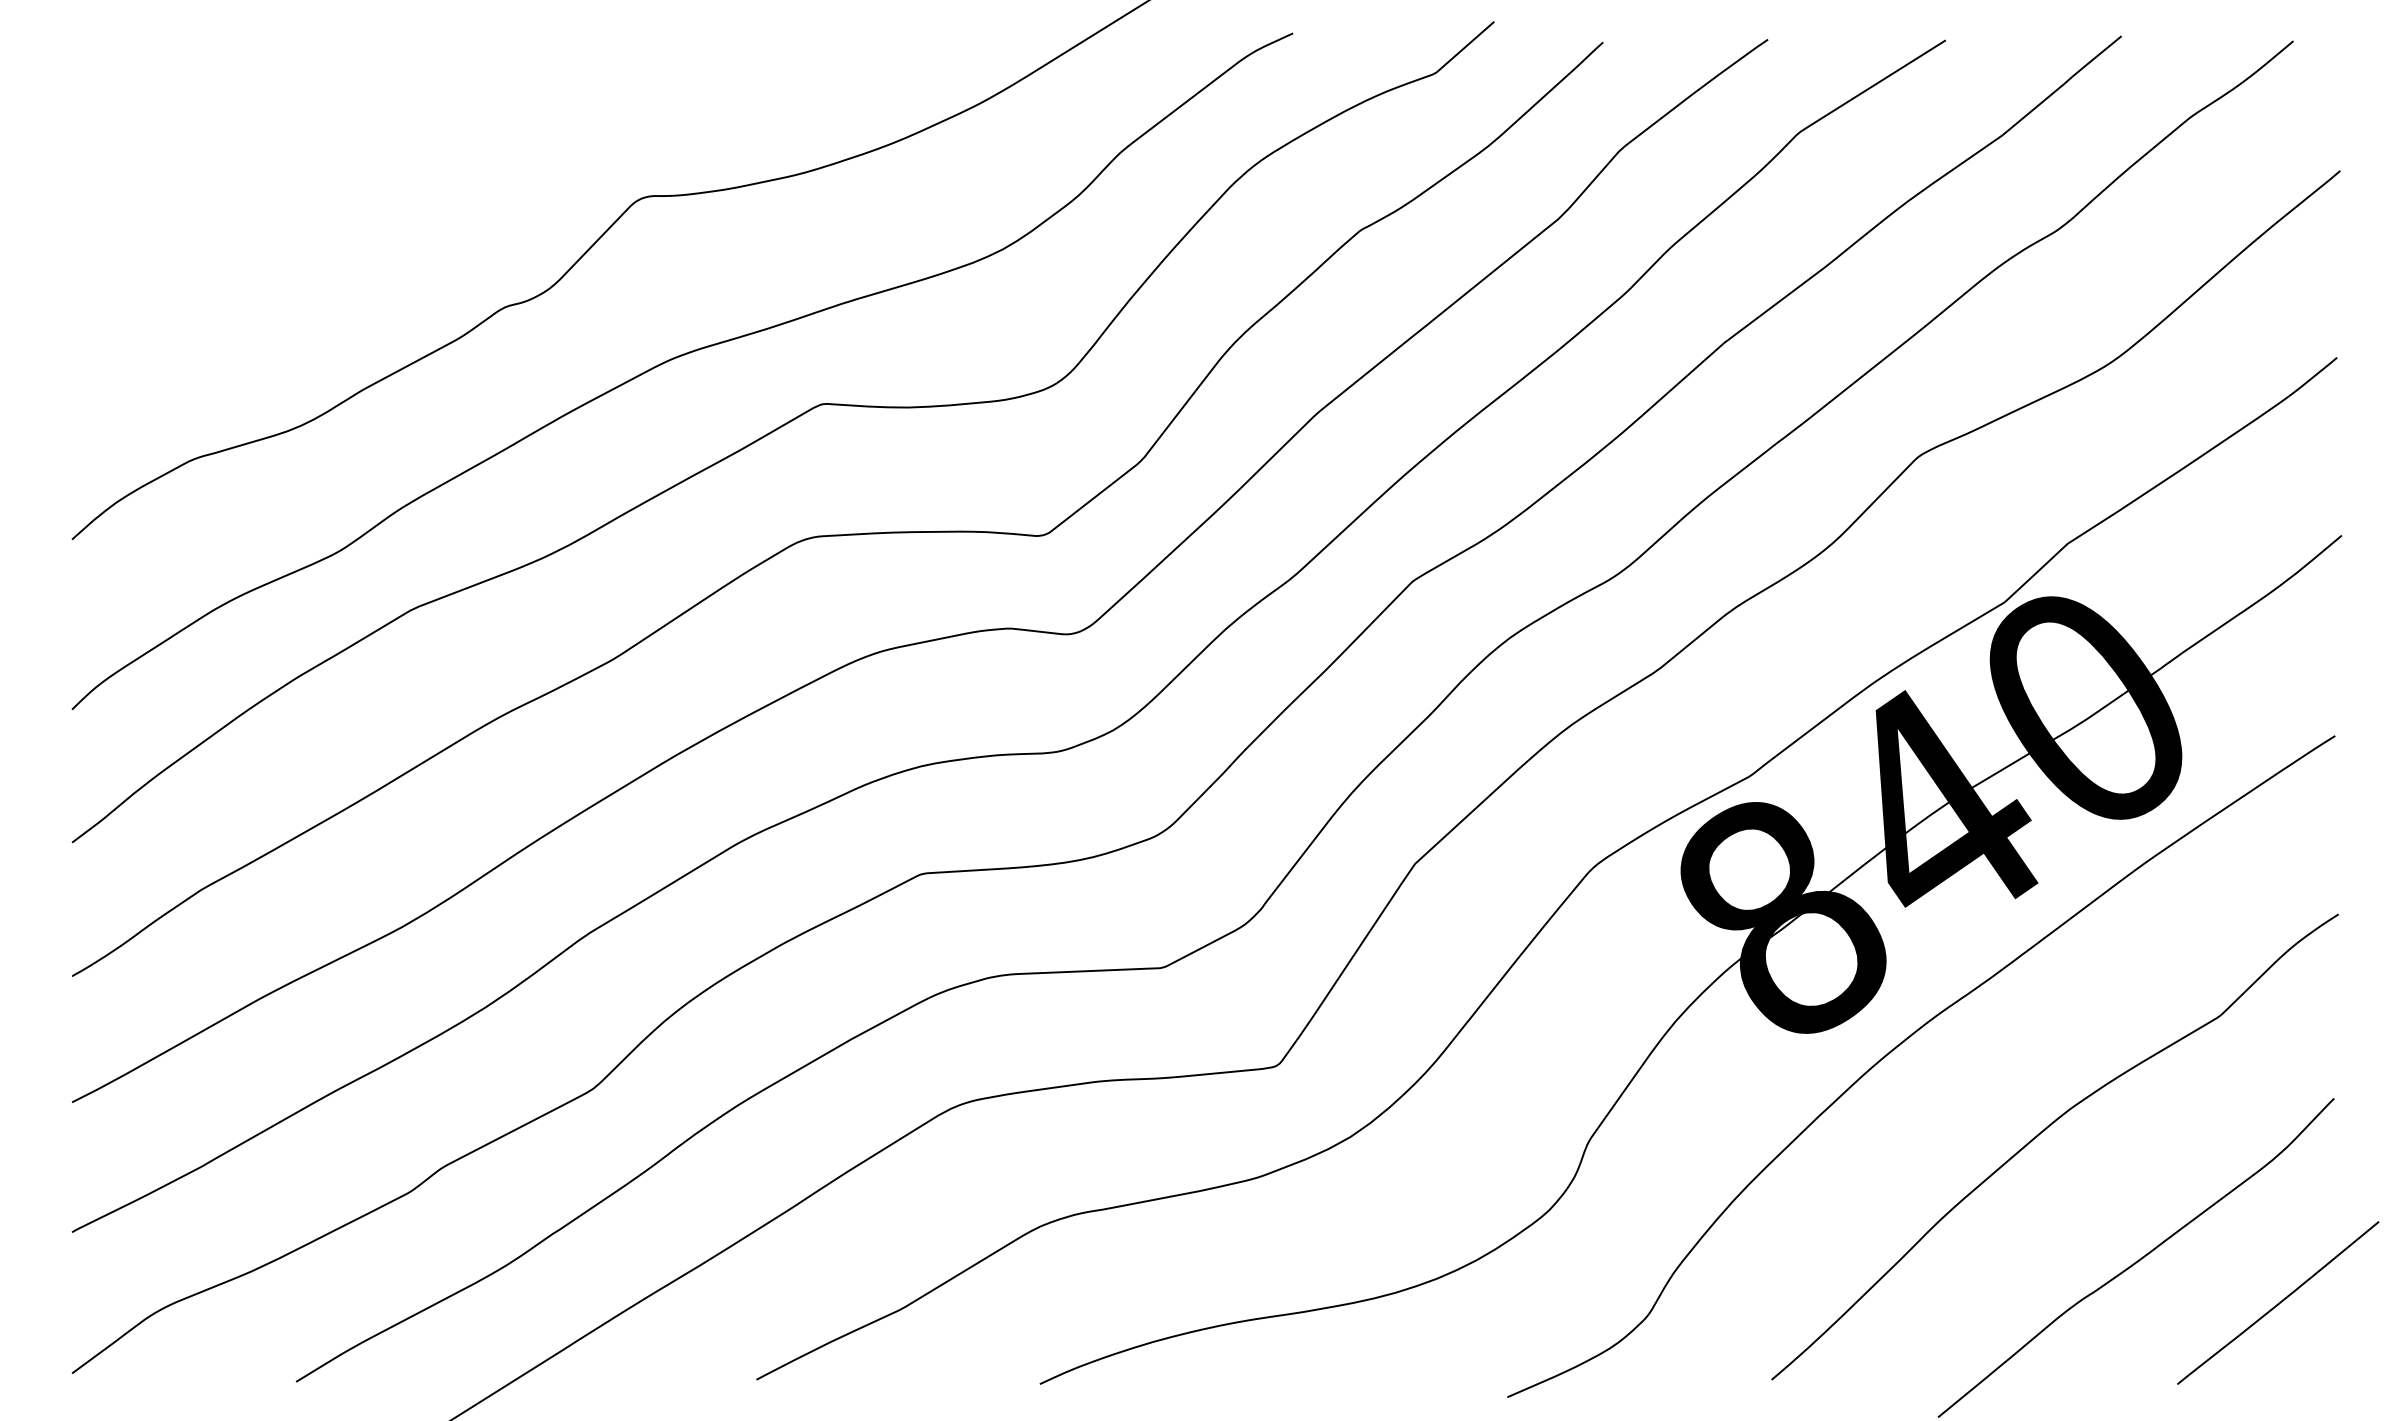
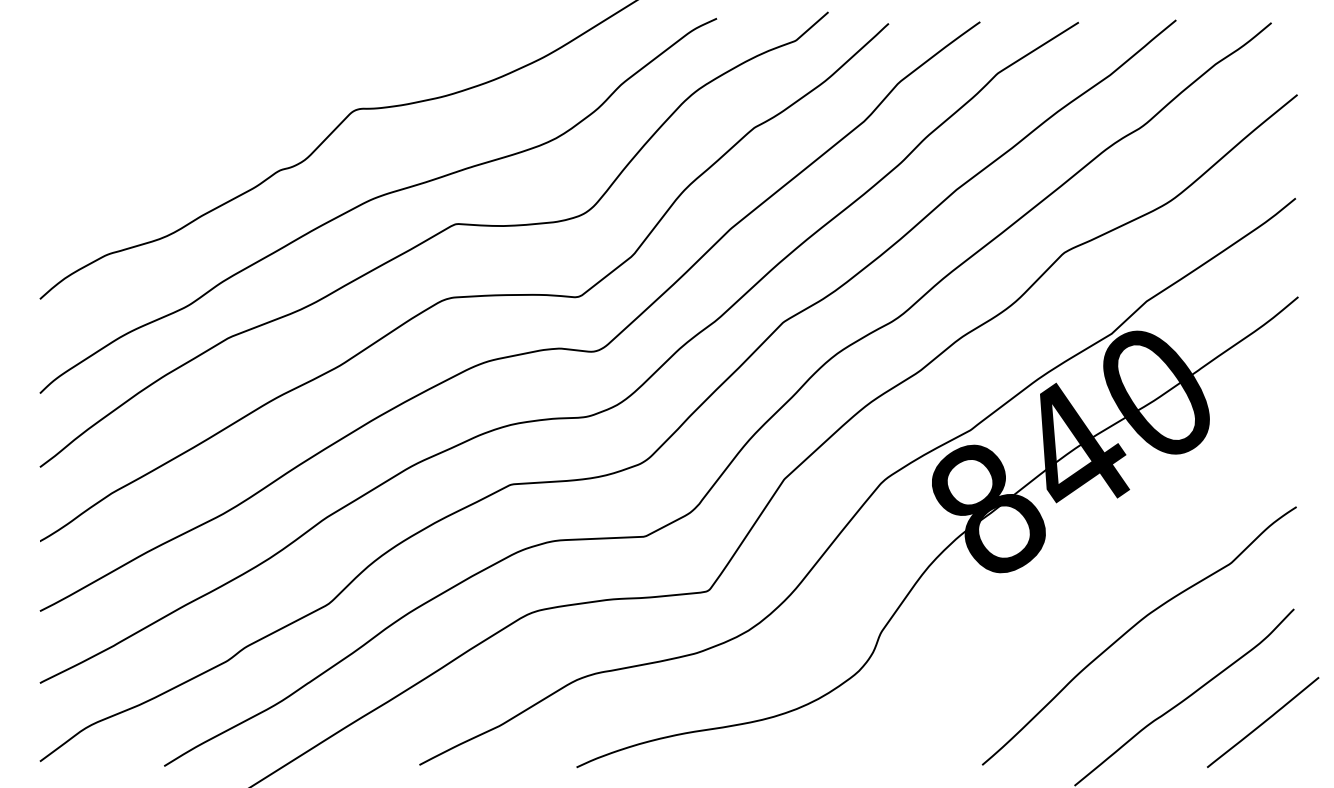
curve: (1900, 1046) -> (1053, 580), removed

